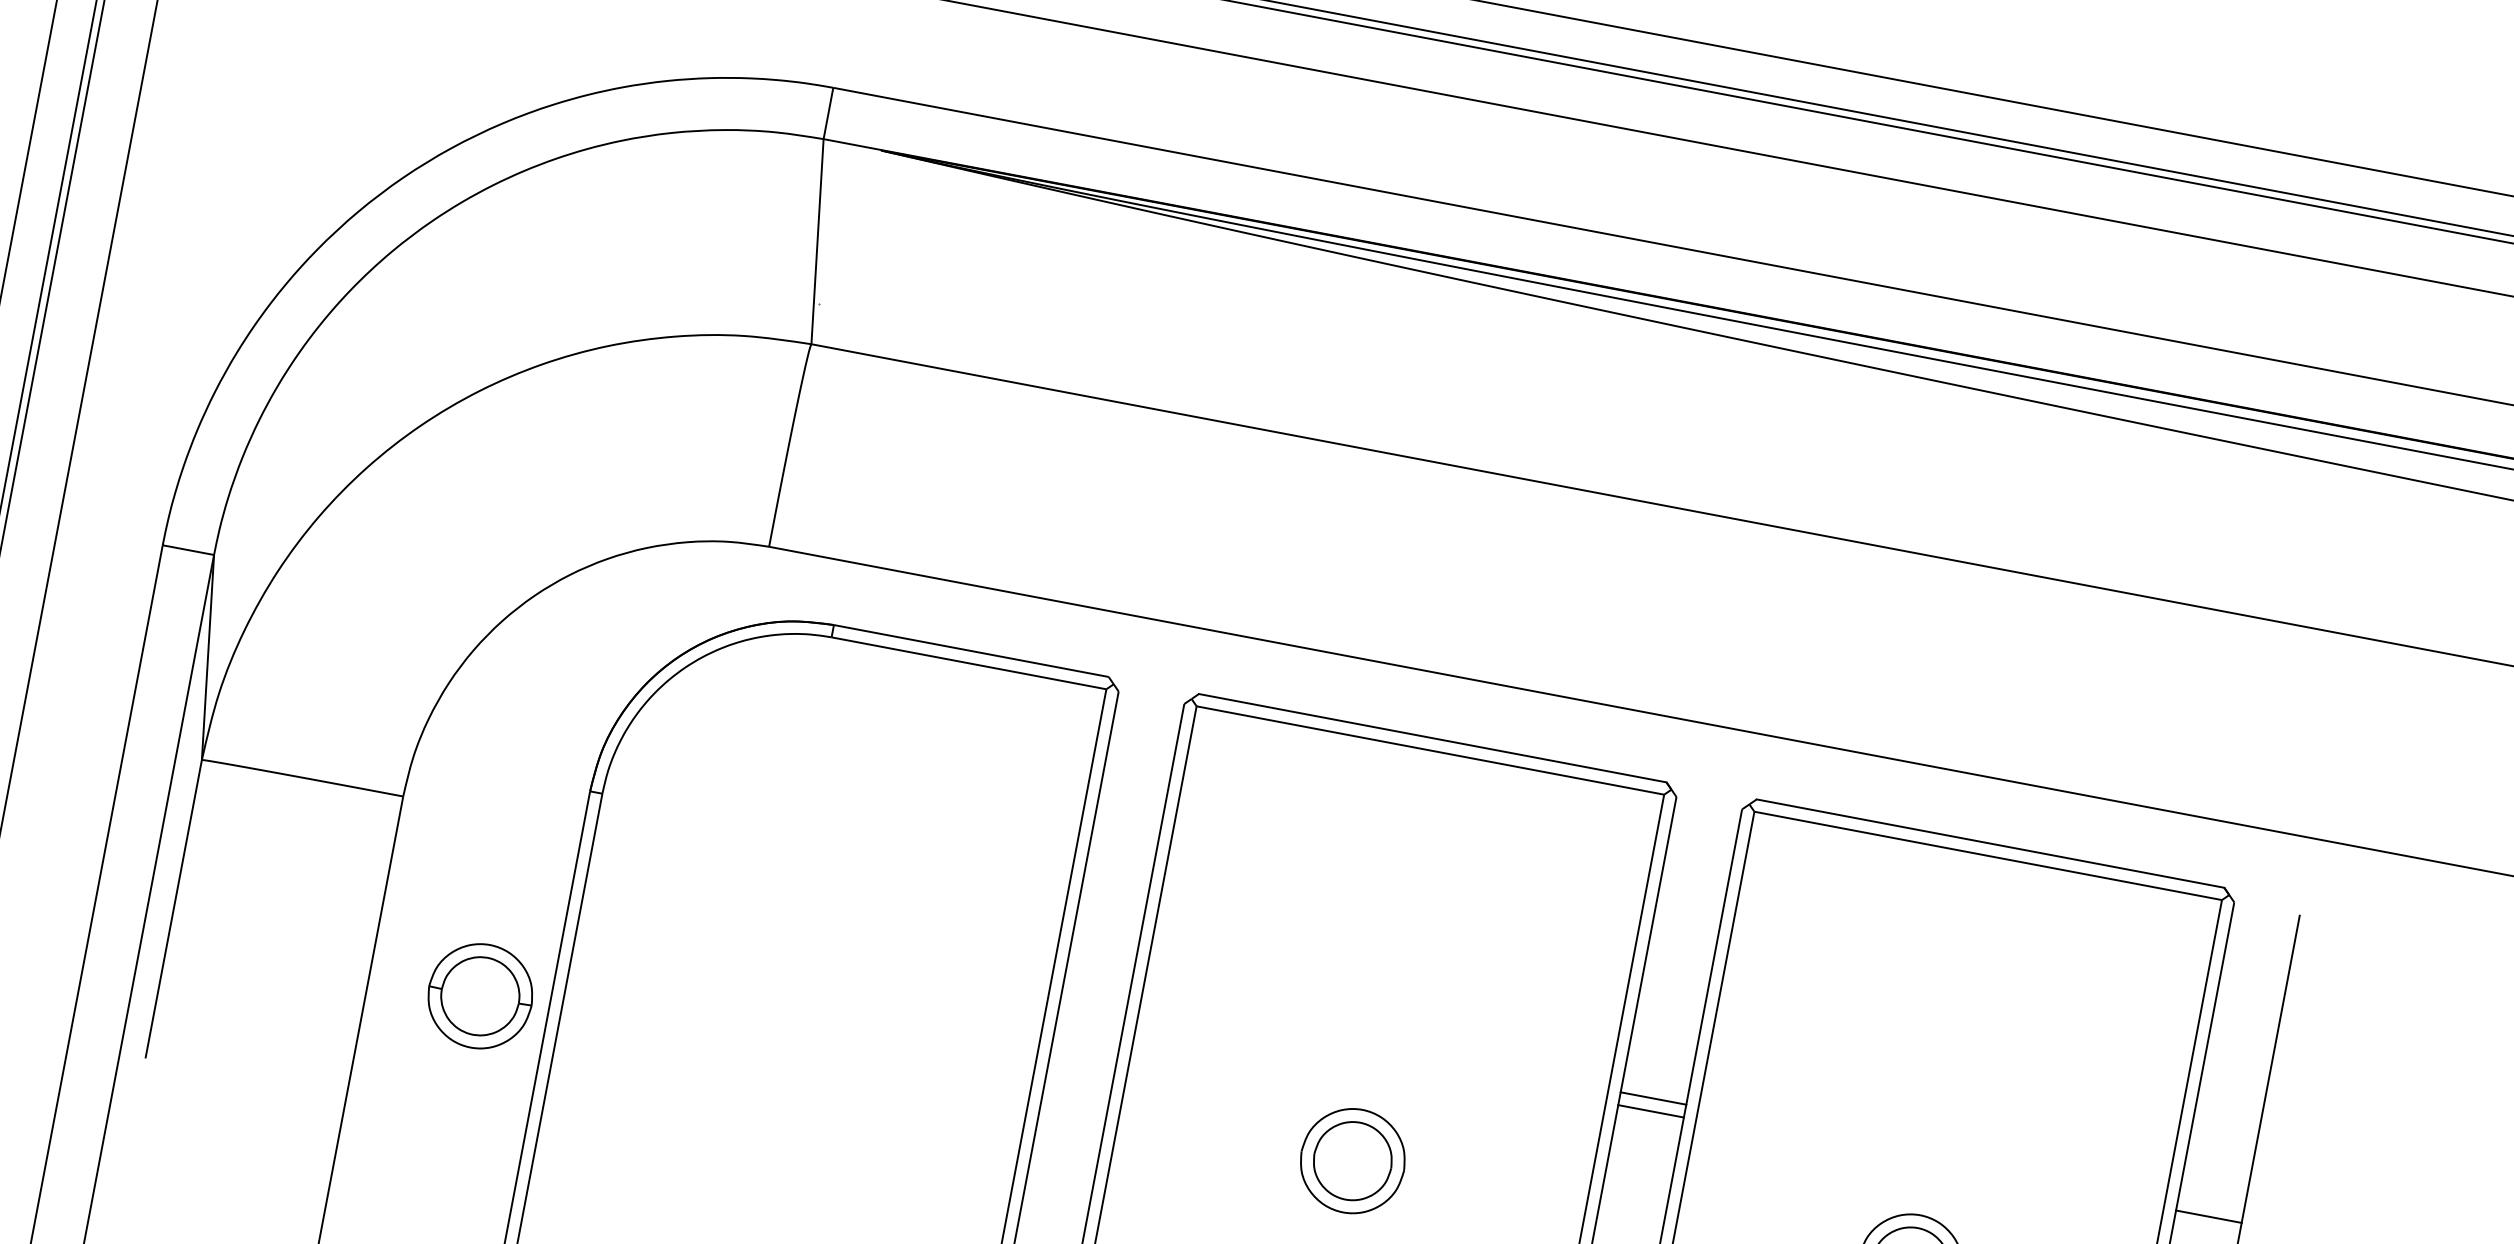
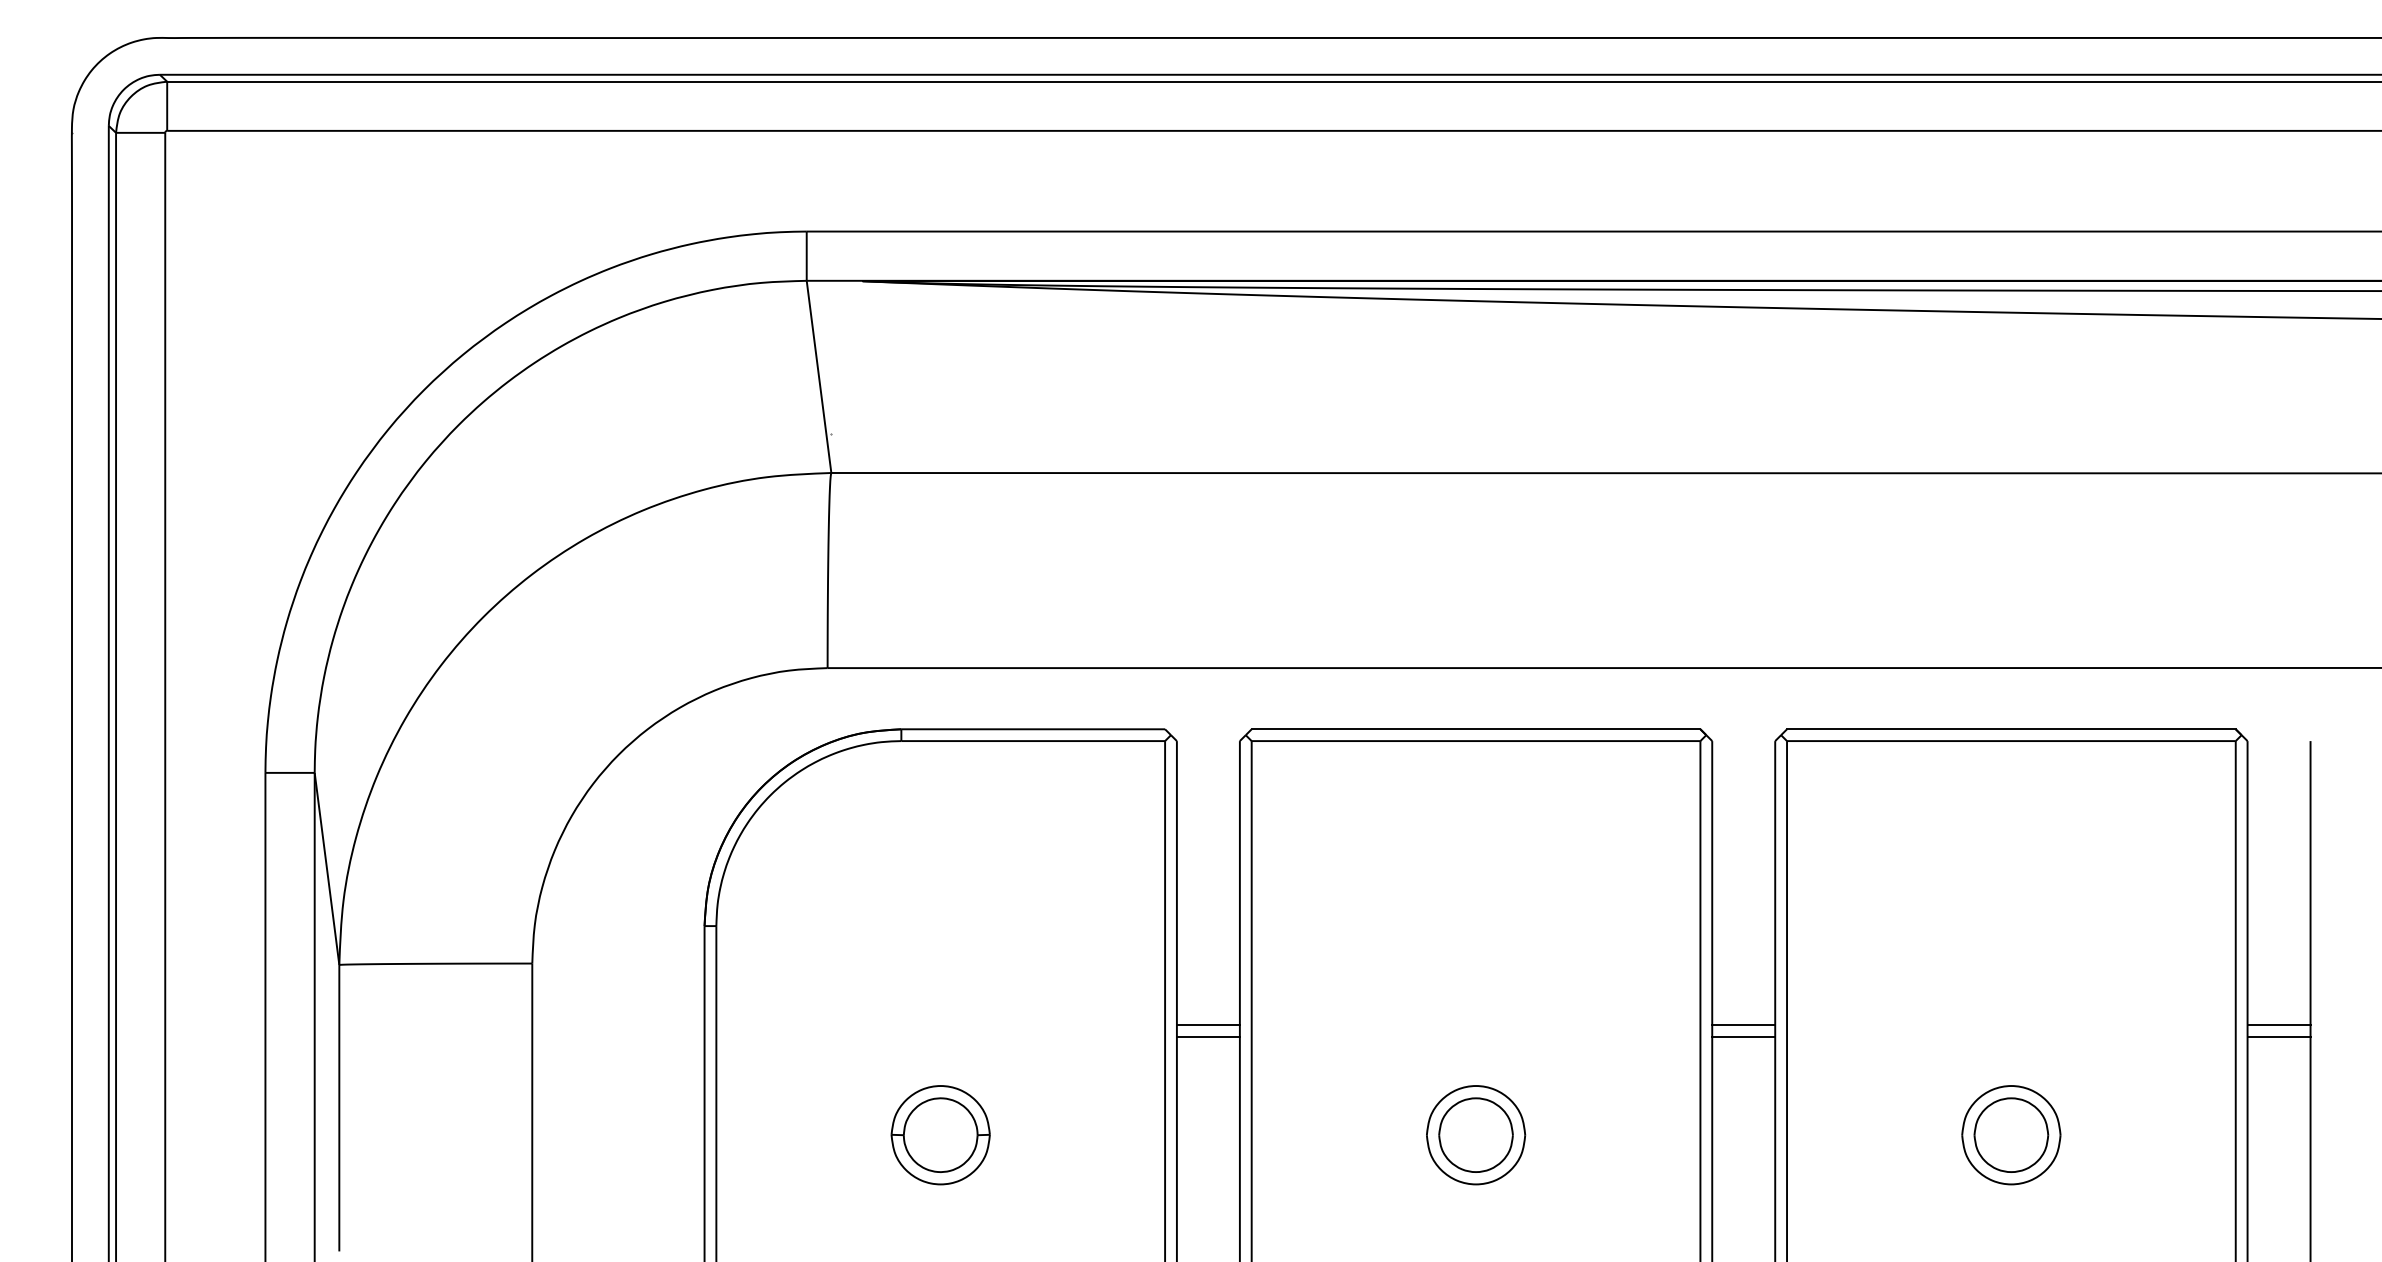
line: (1094, 992) -> (1207, 1024), added
part: (480, 996) -> (940, 1135), moved
line: (1092, 1005) -> (1207, 1036), added
line: (2210, 1203) -> (2278, 1024), added

